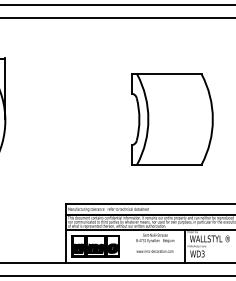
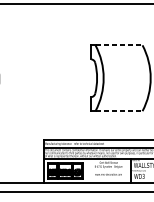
line: (169, 74) -> (119, 45), solid -> dashed
line: (169, 164) -> (119, 111), solid -> dashed

